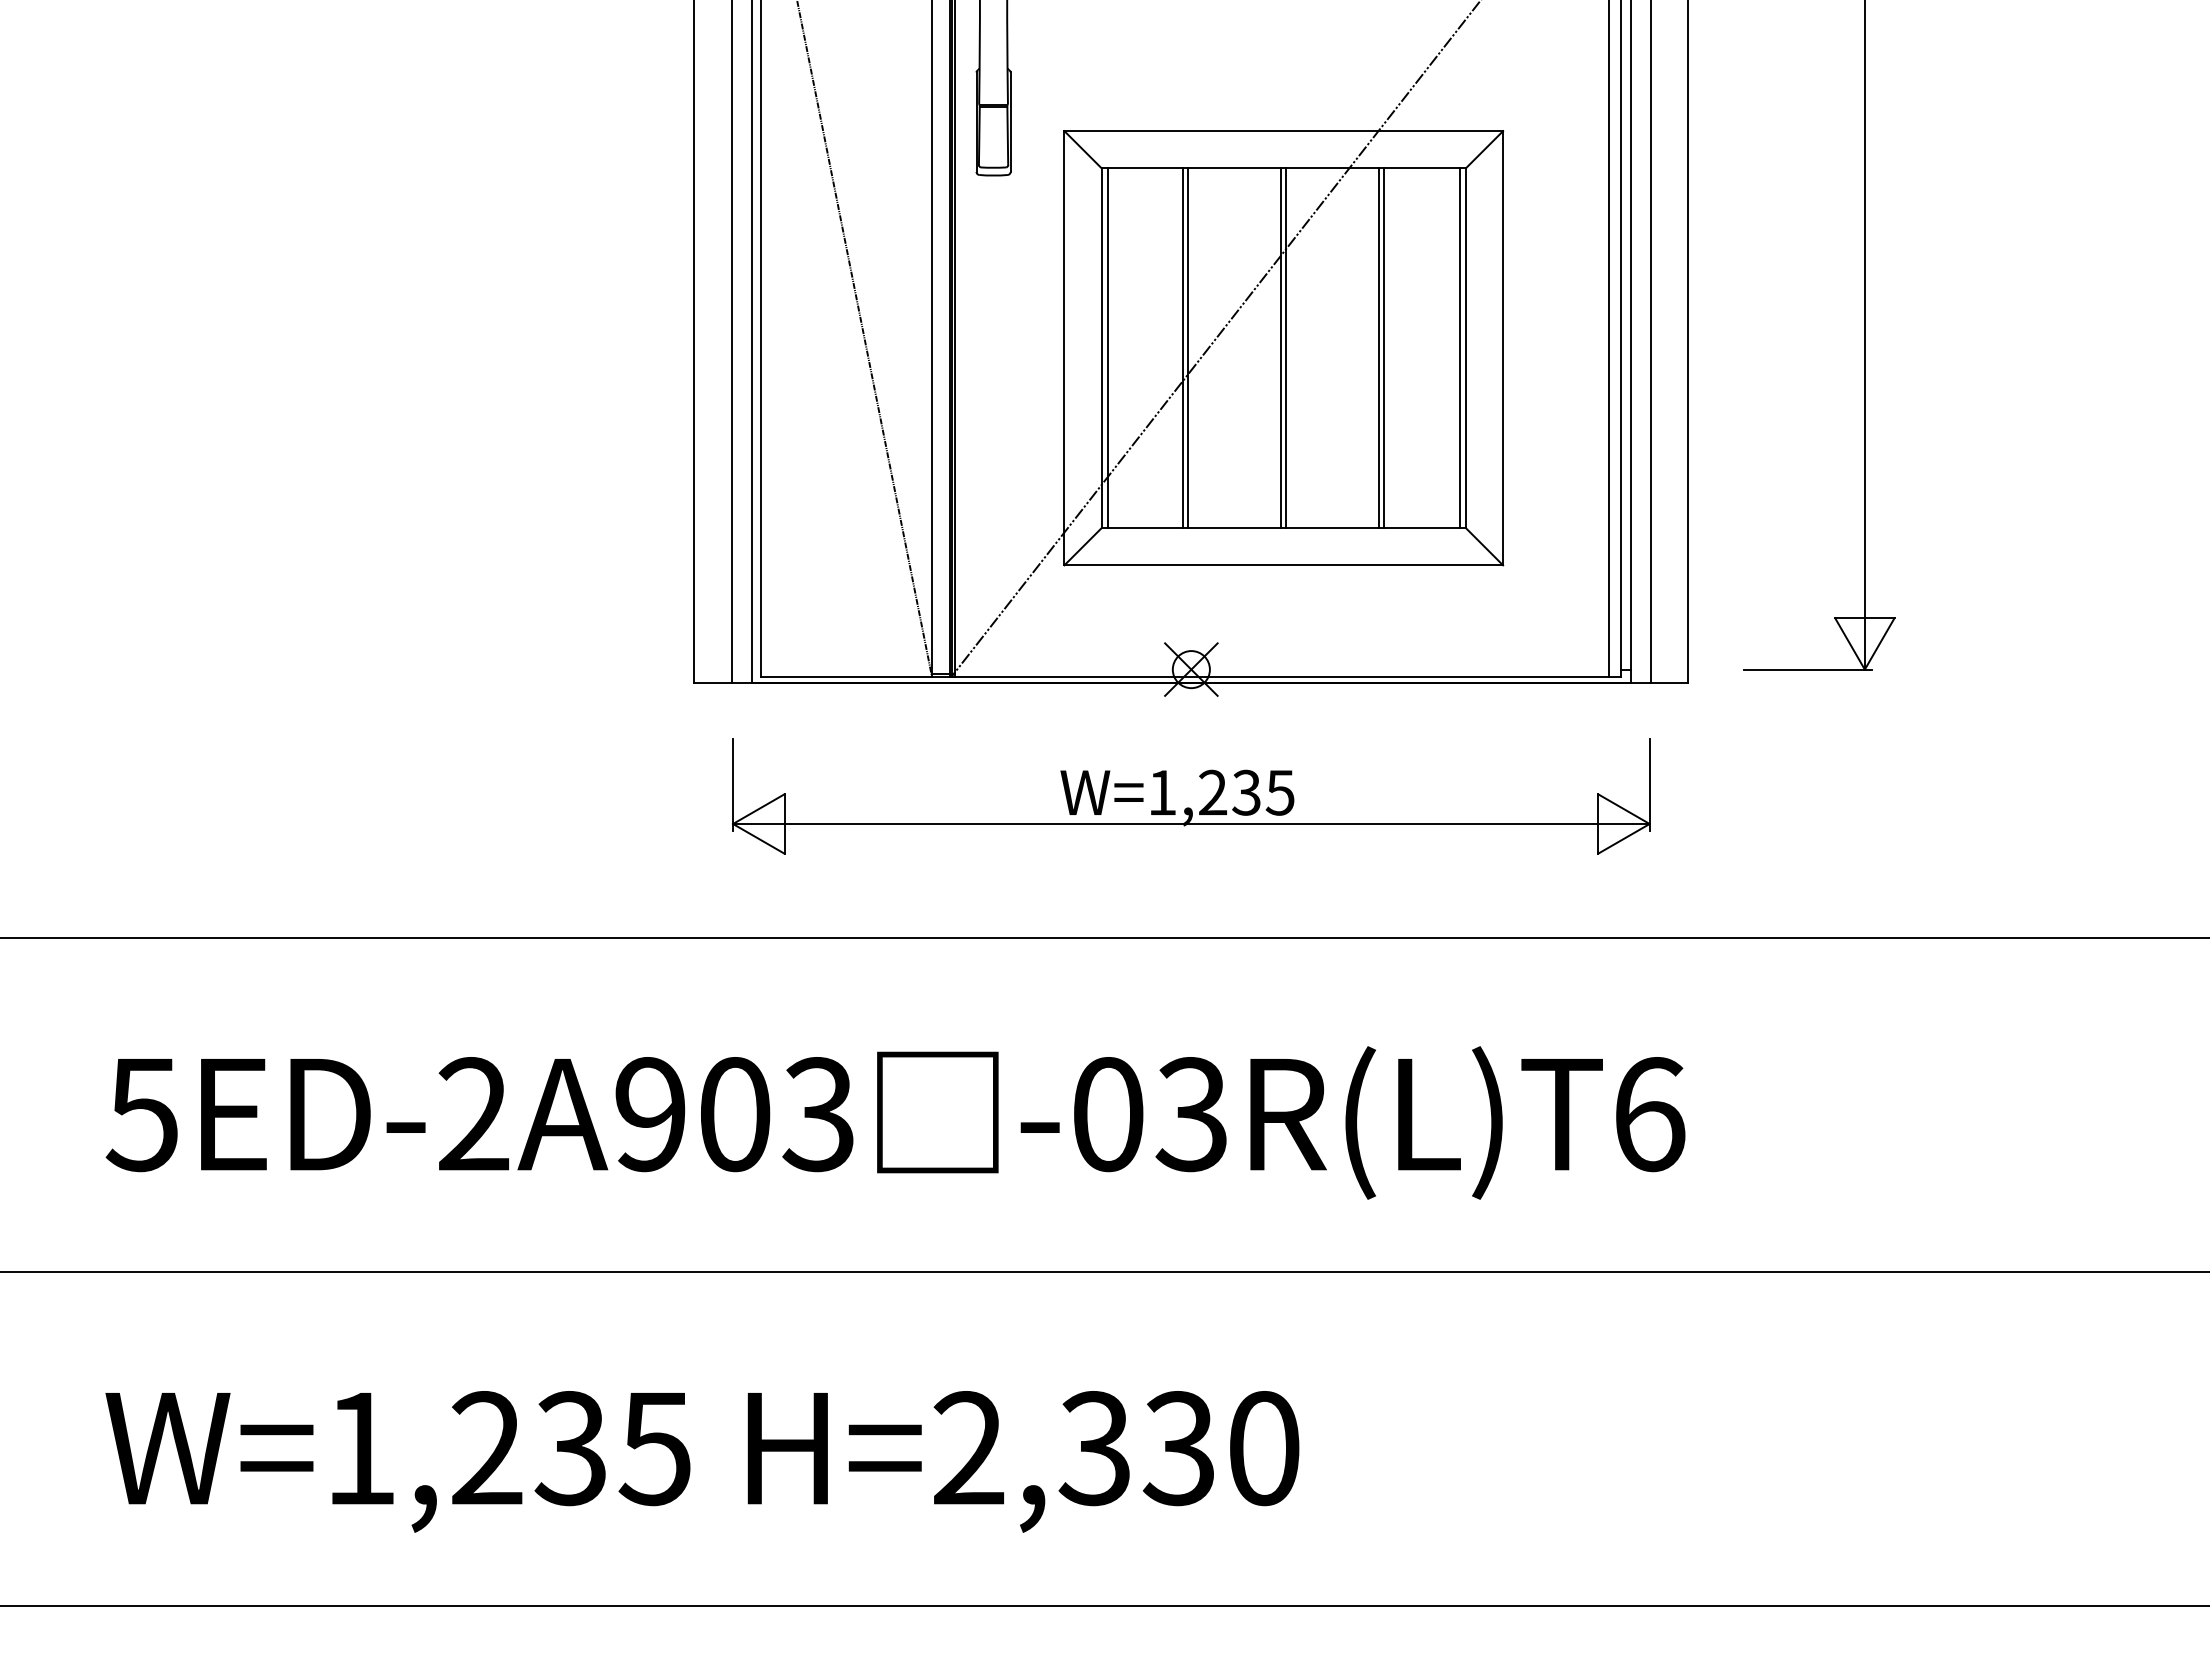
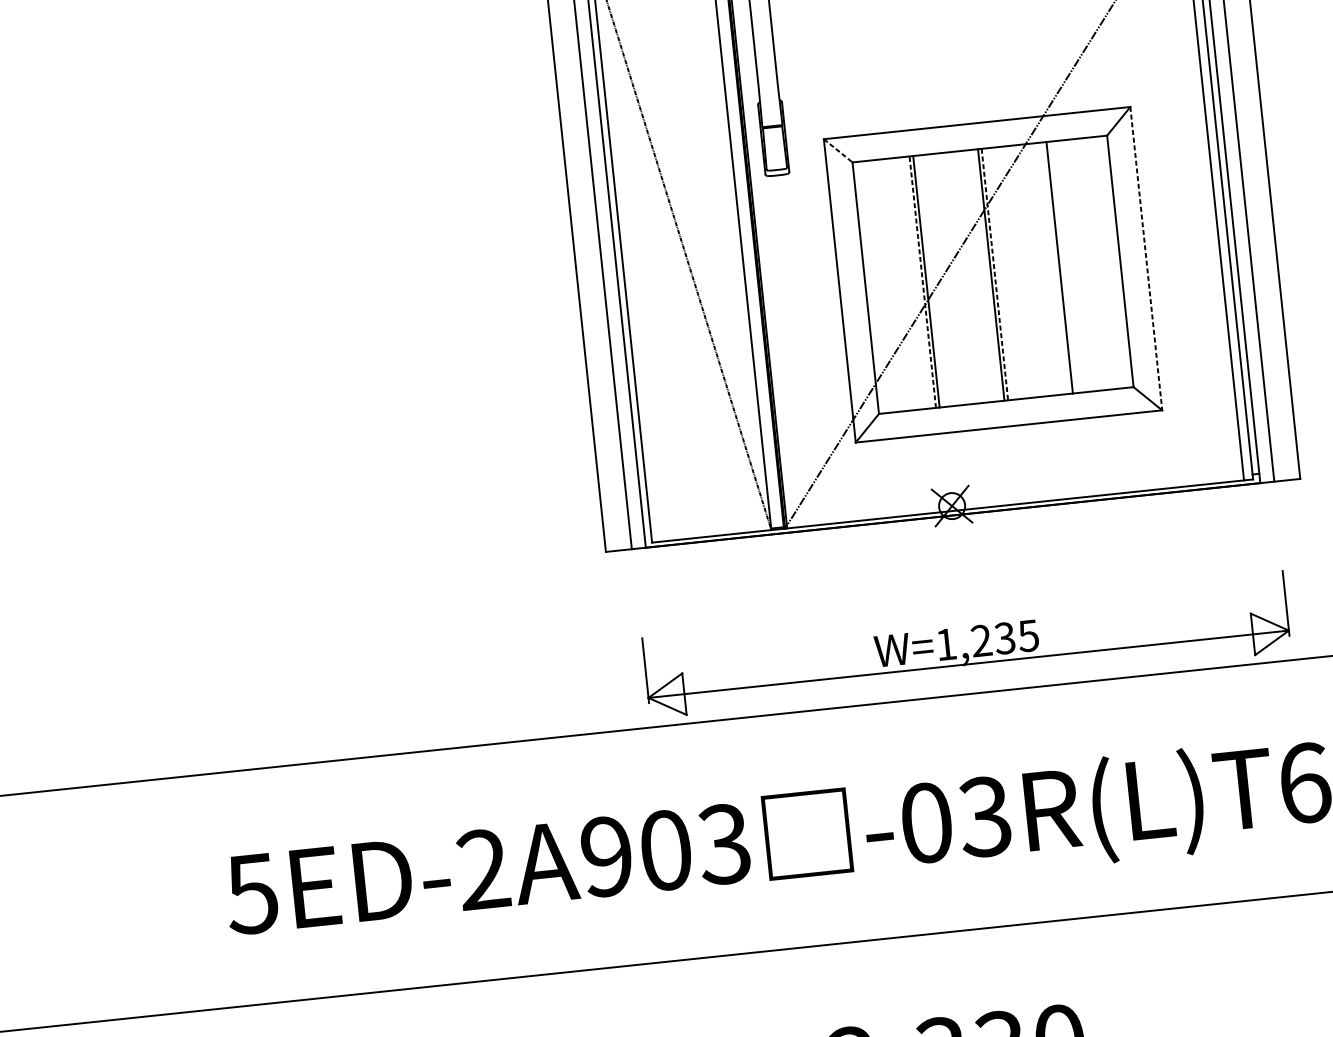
line: (1083, 150) -> (838, 151), solid -> dashed
line: (1107, 348) -> (869, 287), removed
line: (1183, 348) -> (923, 282), solid -> dashed
line: (1286, 348) -> (994, 274), solid -> dashed
line: (1384, 348) -> (1063, 267), removed
line: (1460, 348) -> (1116, 261), removed
line: (1503, 348) -> (1146, 258), solid -> dashed
part: (1189, 807) -> (966, 652), moved

